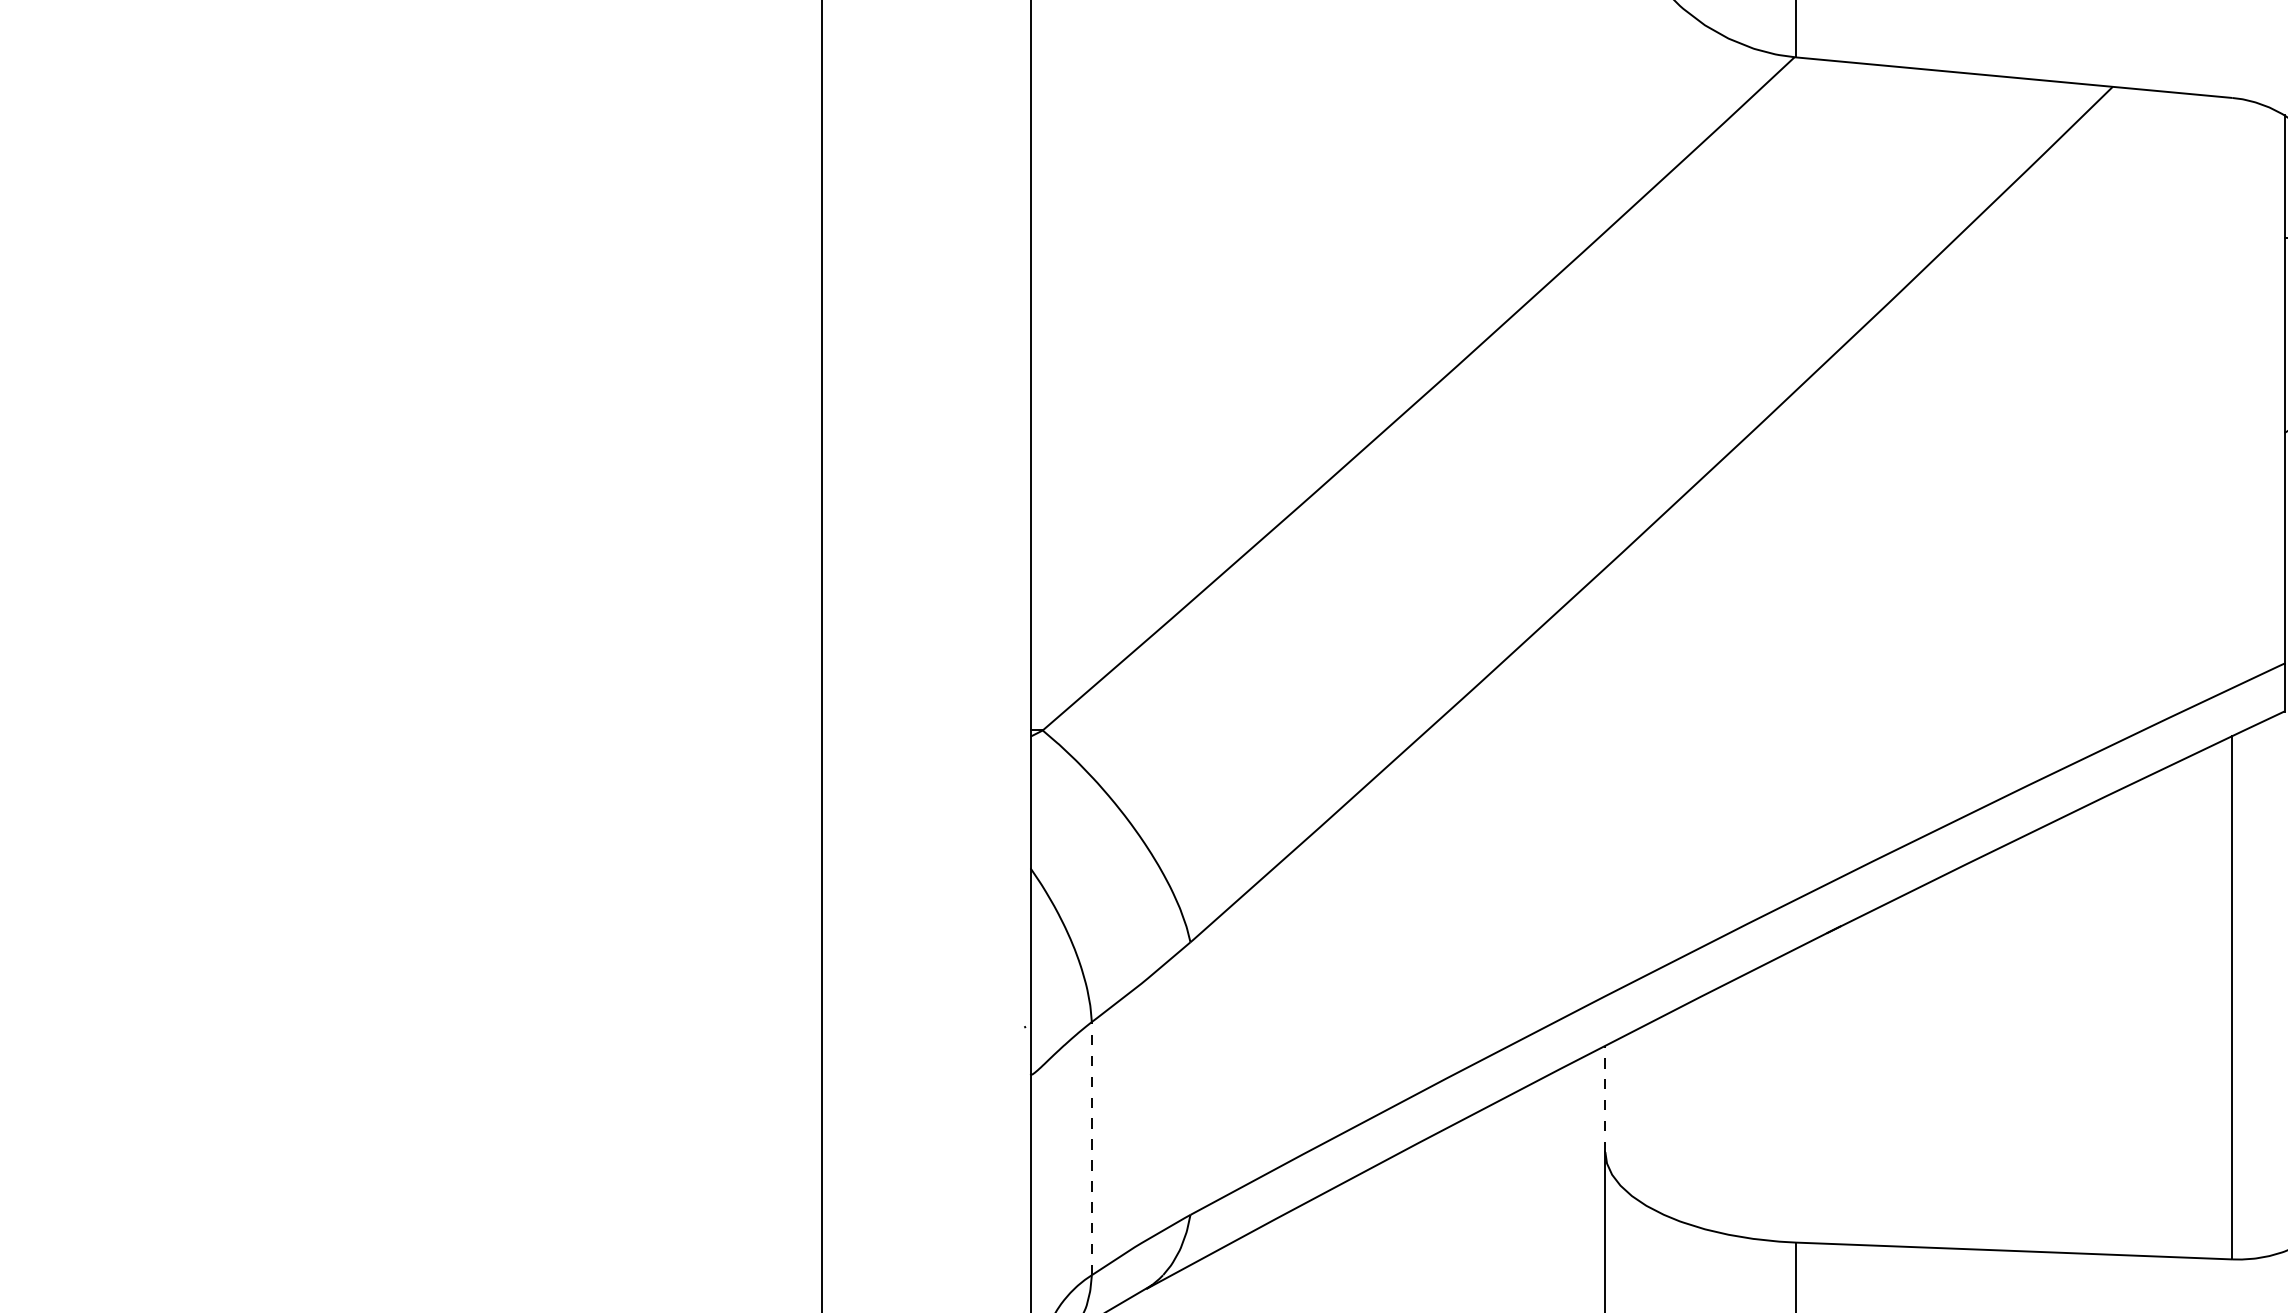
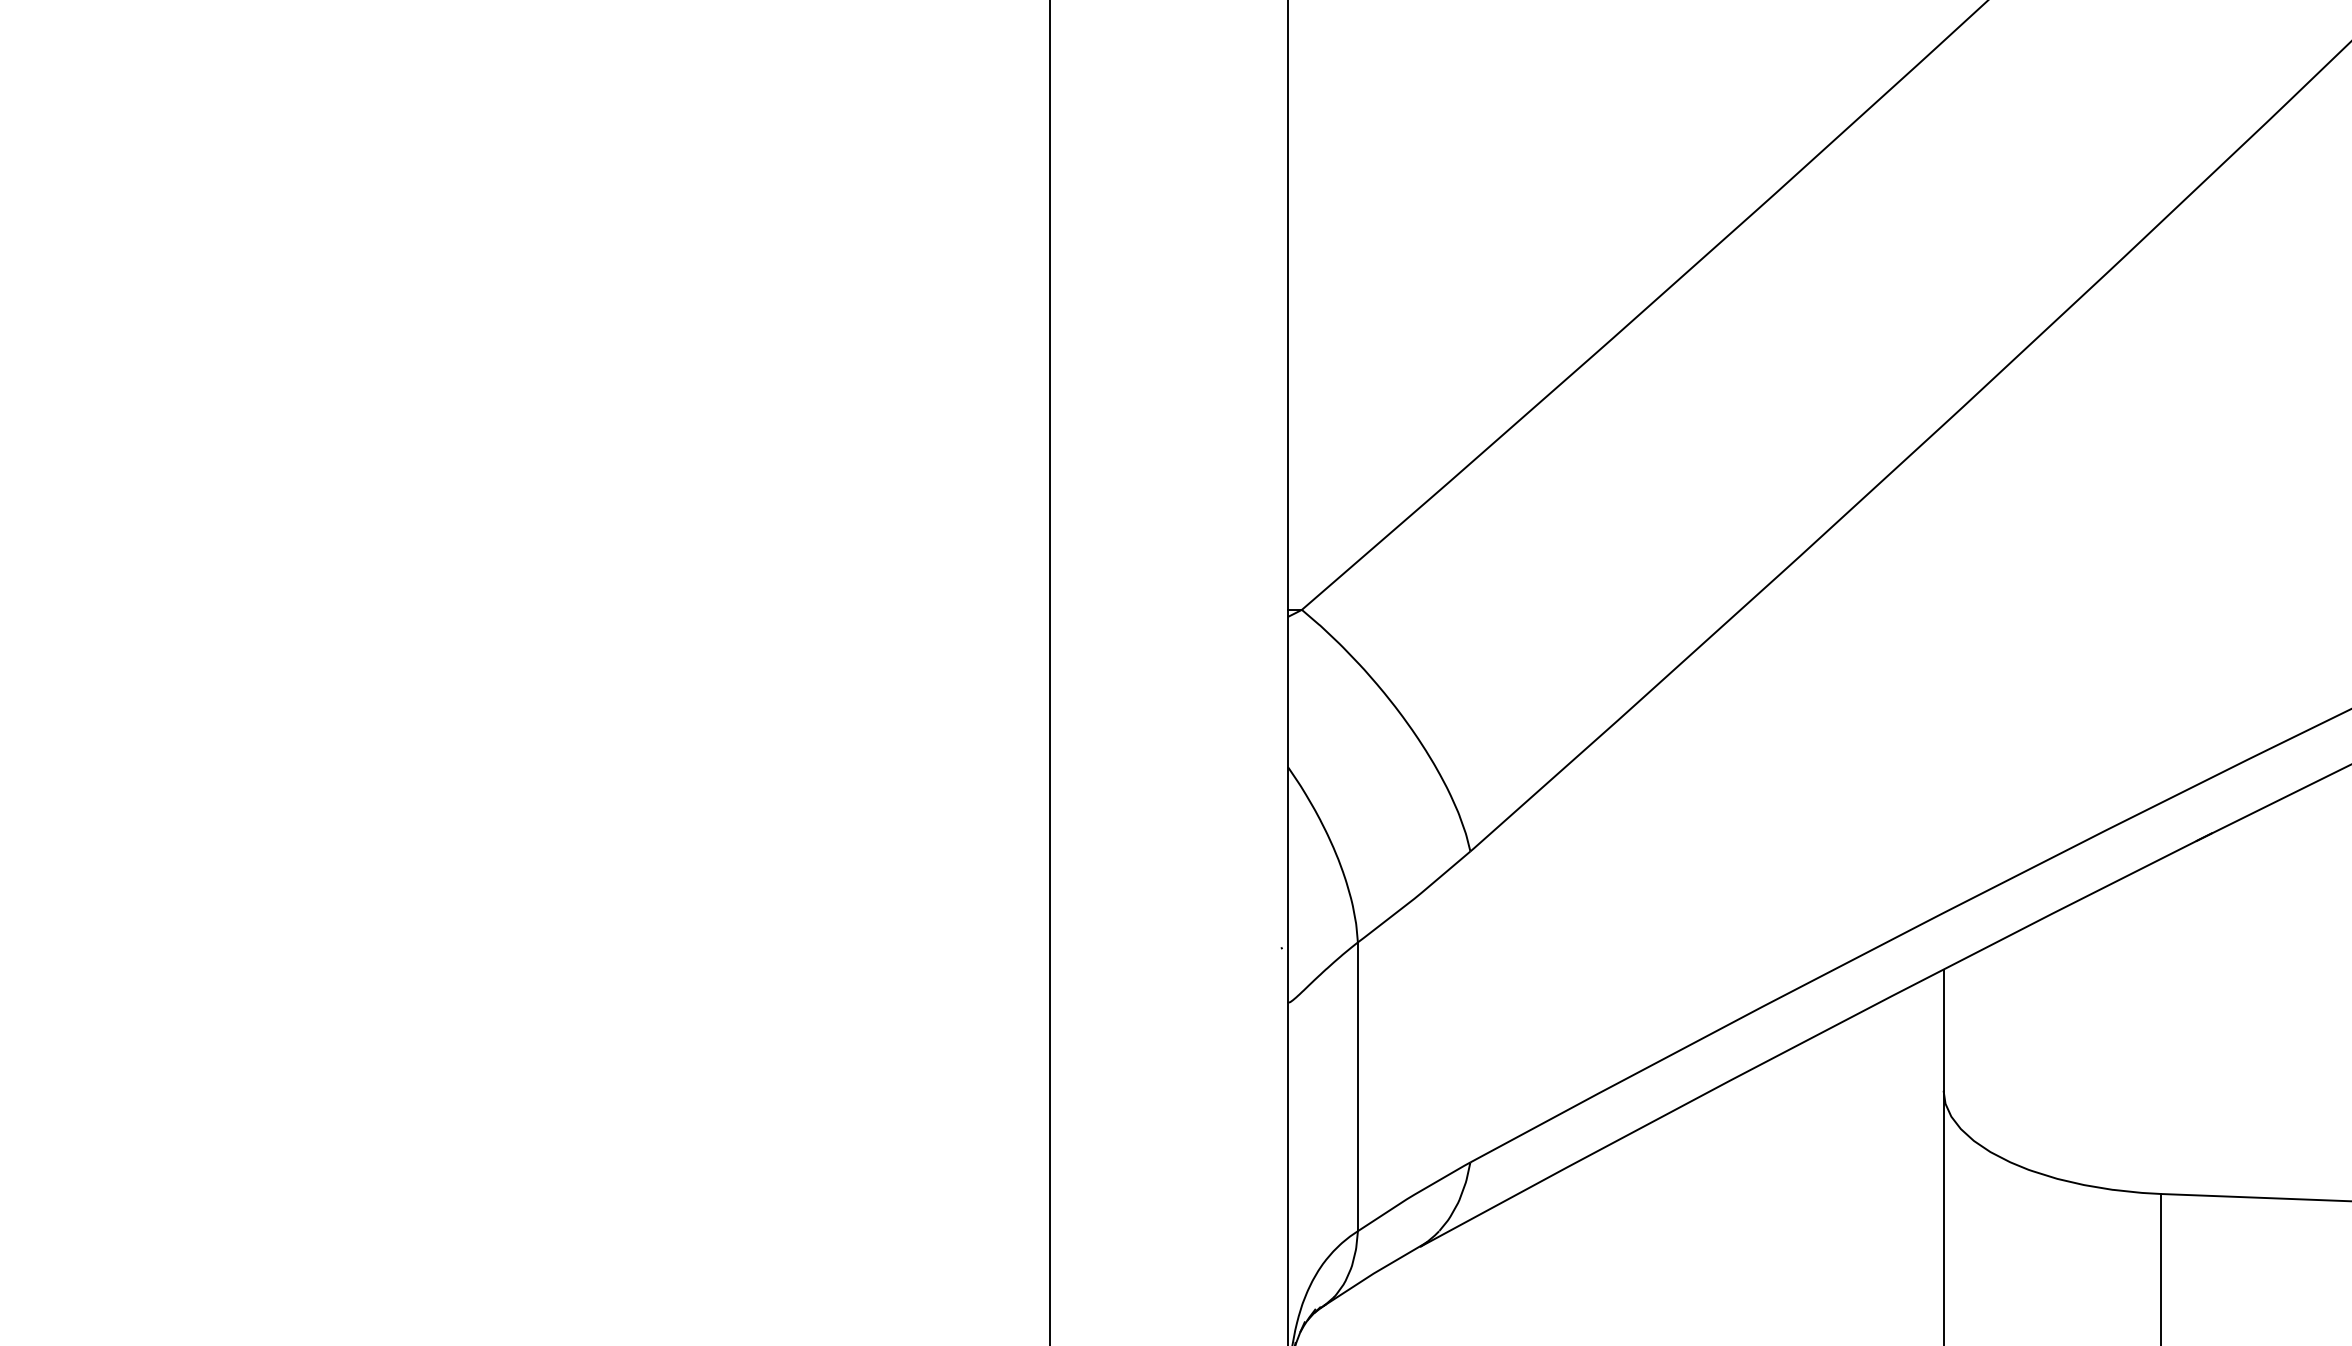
line: (1605, 1098) -> (1943, 1029), dashed -> solid
line: (1091, 1148) -> (1357, 1086), dashed -> solid

